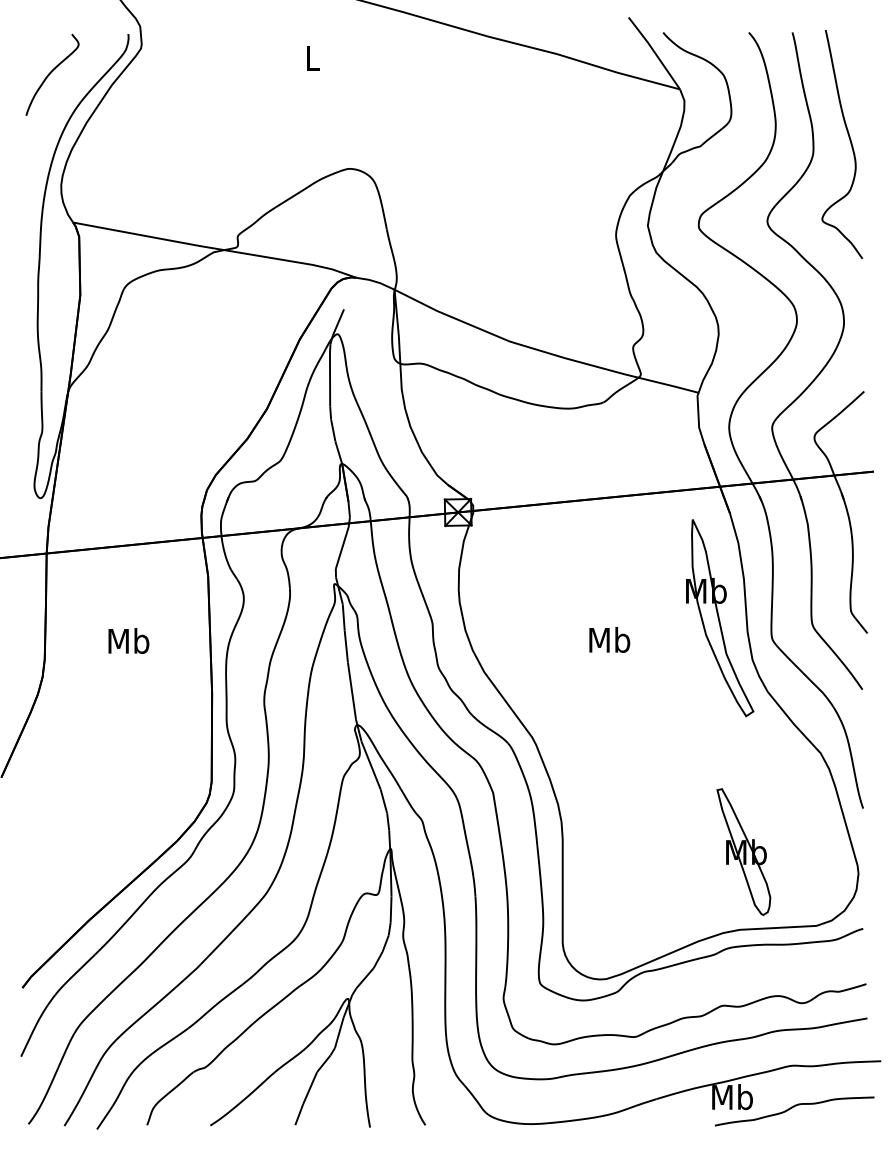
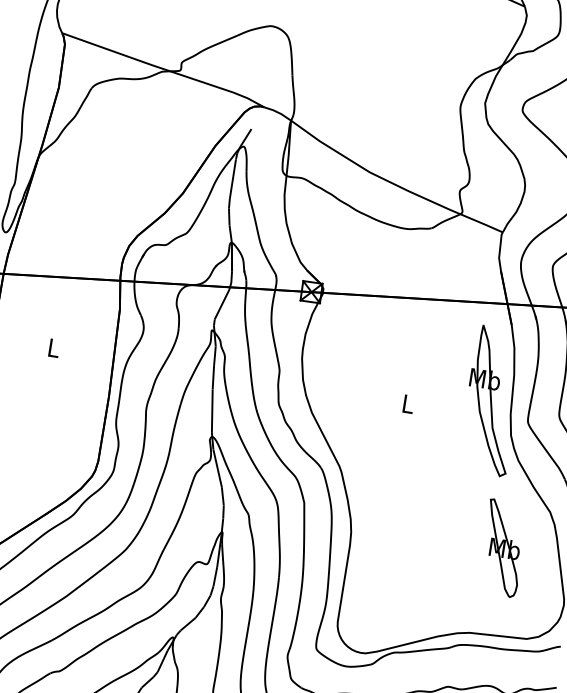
text: (609, 639) -> (408, 403), Mb -> L
text: (128, 640) -> (53, 347), Mb -> L
part: (743, 851) -> (502, 547), moved

